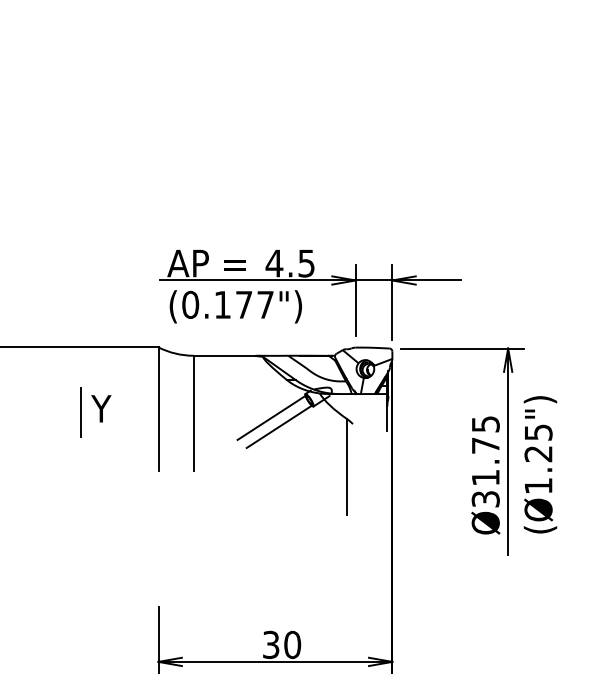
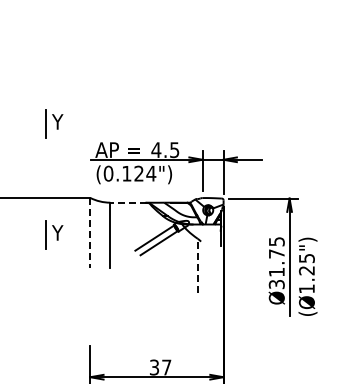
part: (95, 216) -> (54, 123), added
text: (255, 304) -> (145, 173), (0.177") -> (0.124")
line: (225, 355) -> (128, 202), solid -> dashed
line: (158, 409) -> (90, 233), solid -> dashed
text: (539, 464) -> (307, 276), moved
line: (346, 465) -> (197, 265), solid -> dashed
text: (292, 644) -> (166, 367), 30 -> 37

